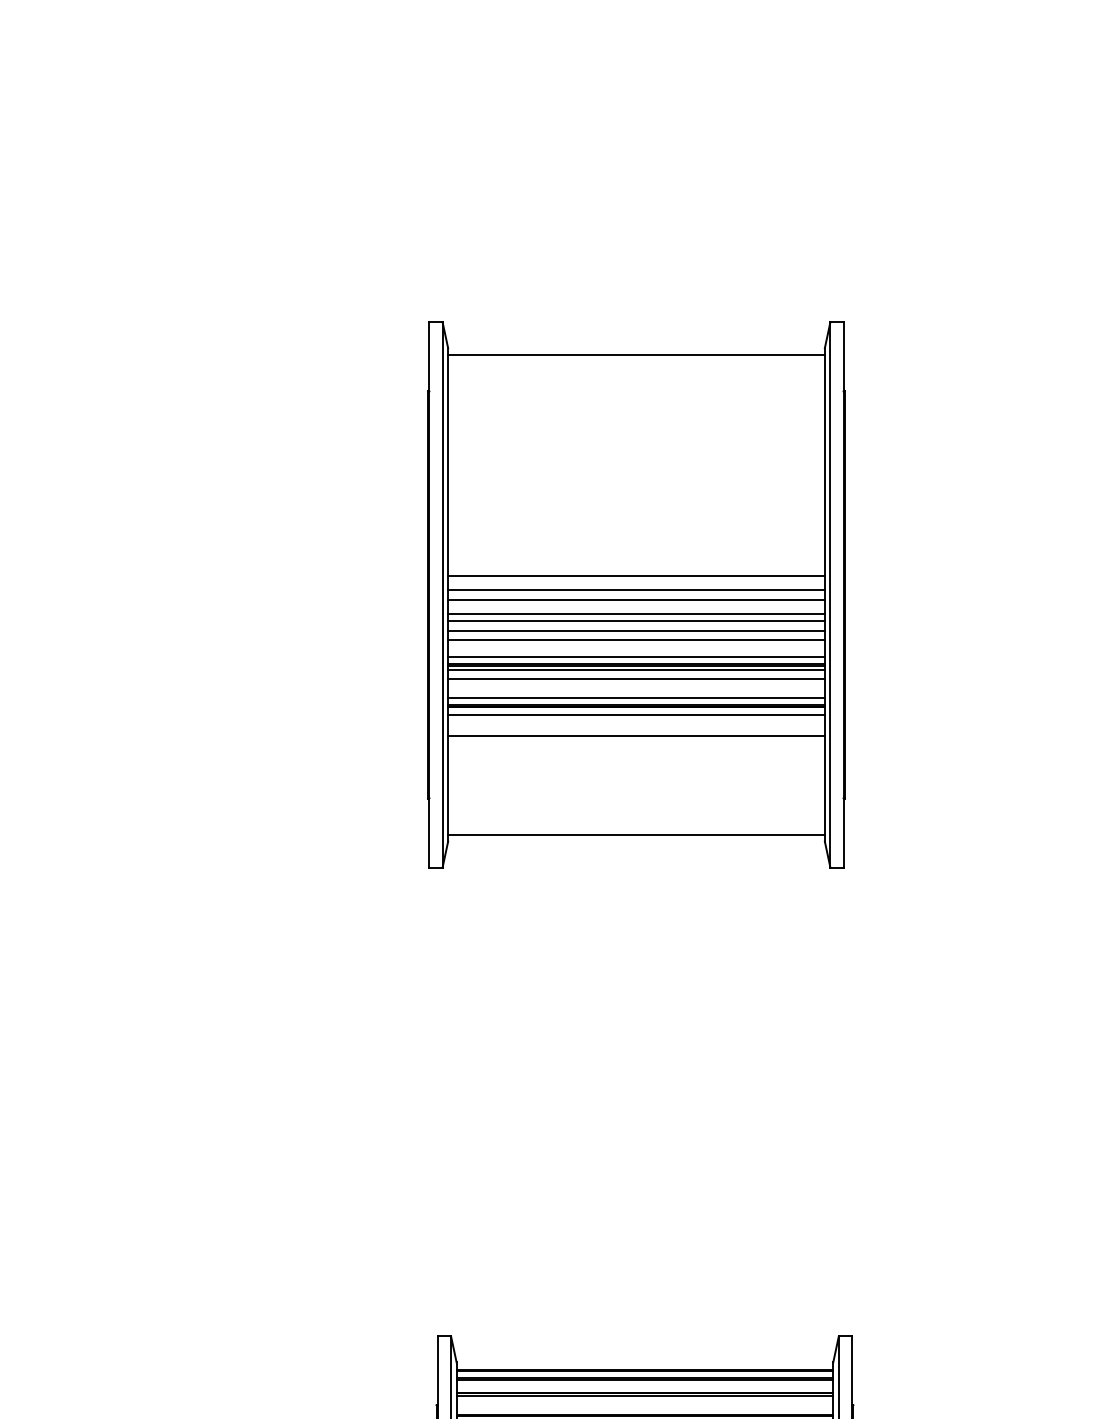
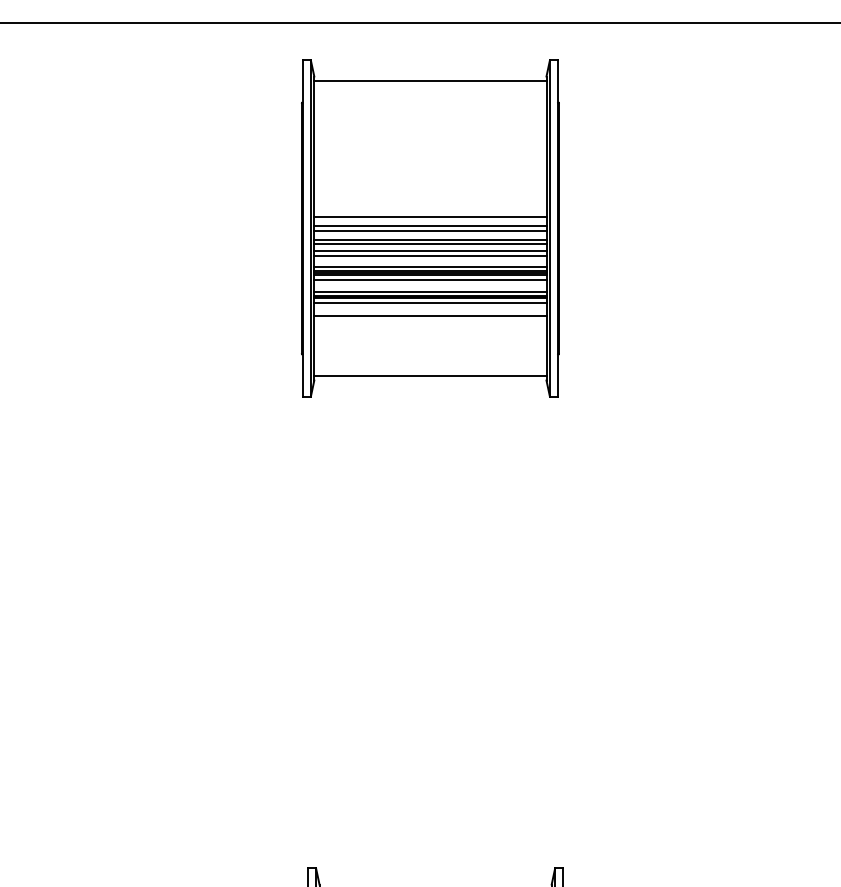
part: (636, 594) -> (430, 228), moved

